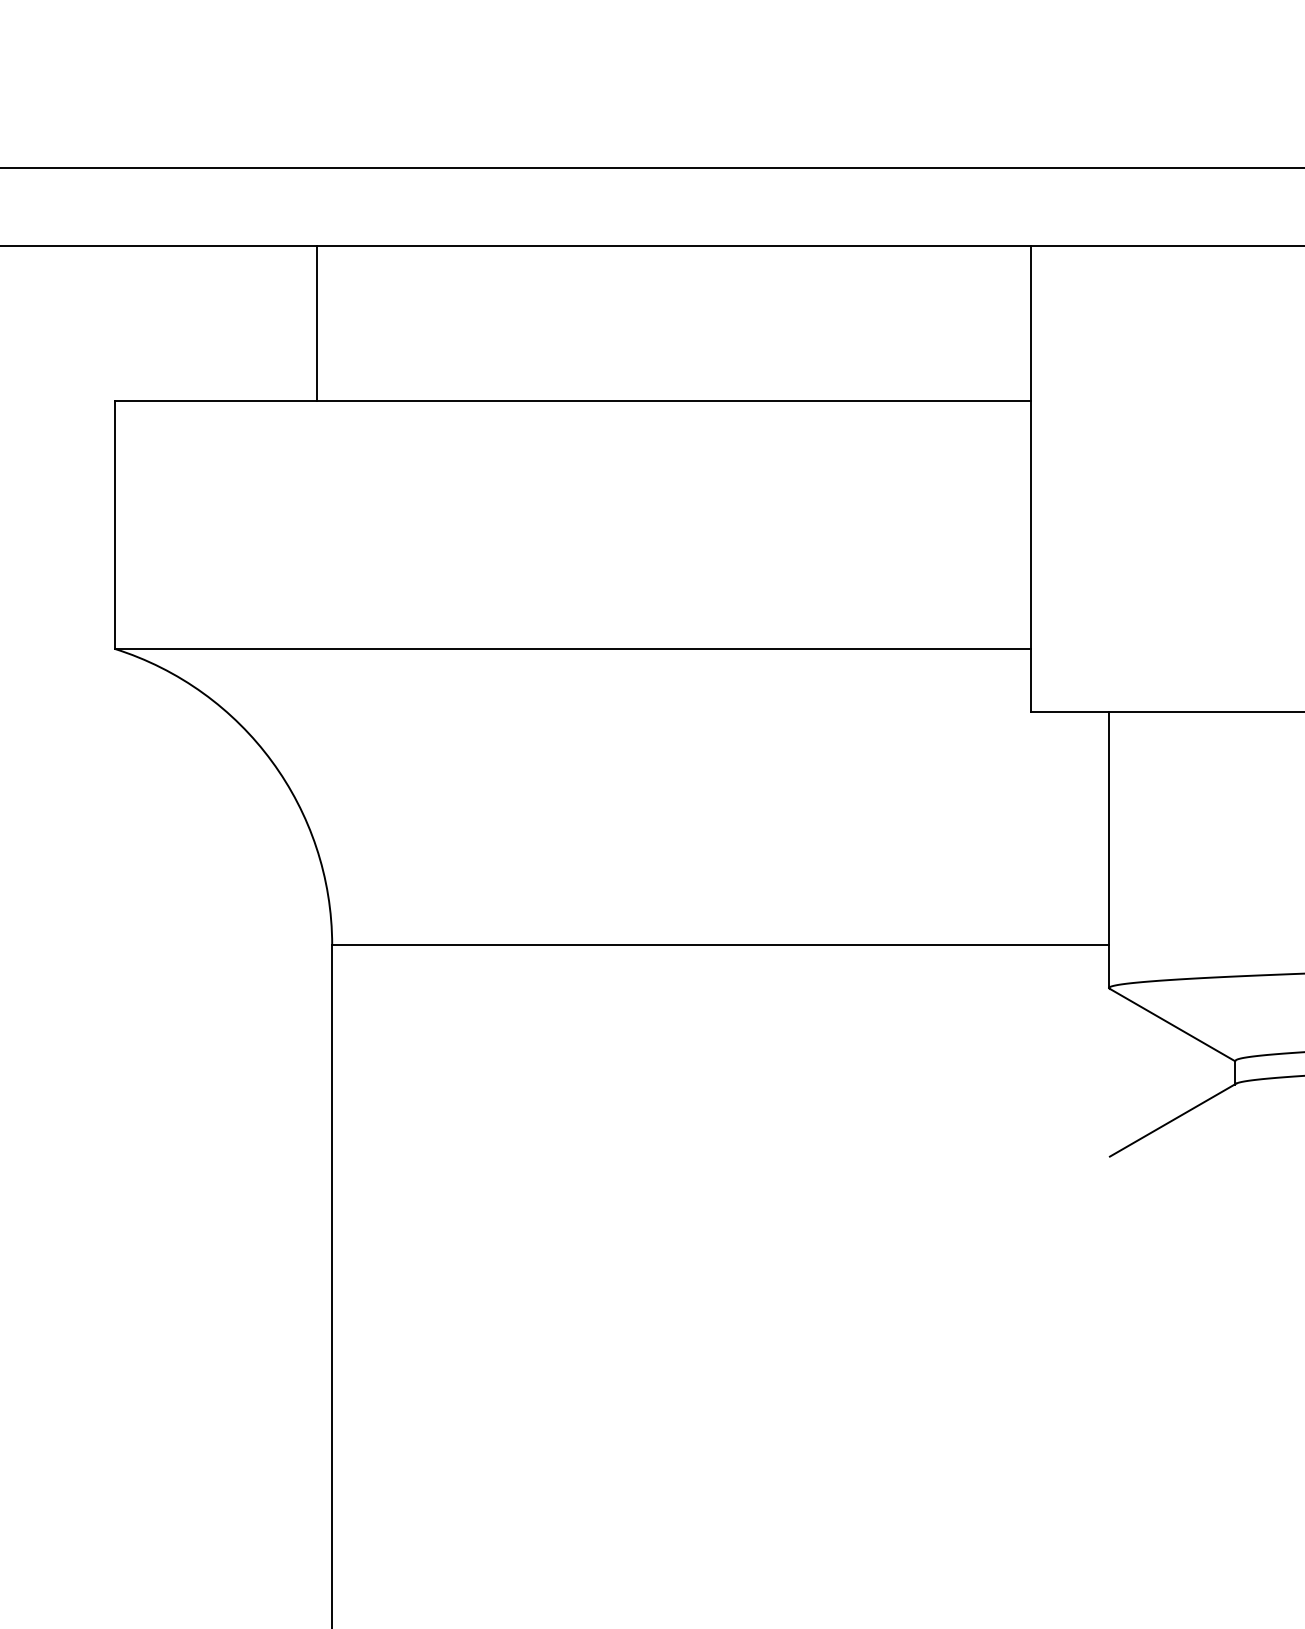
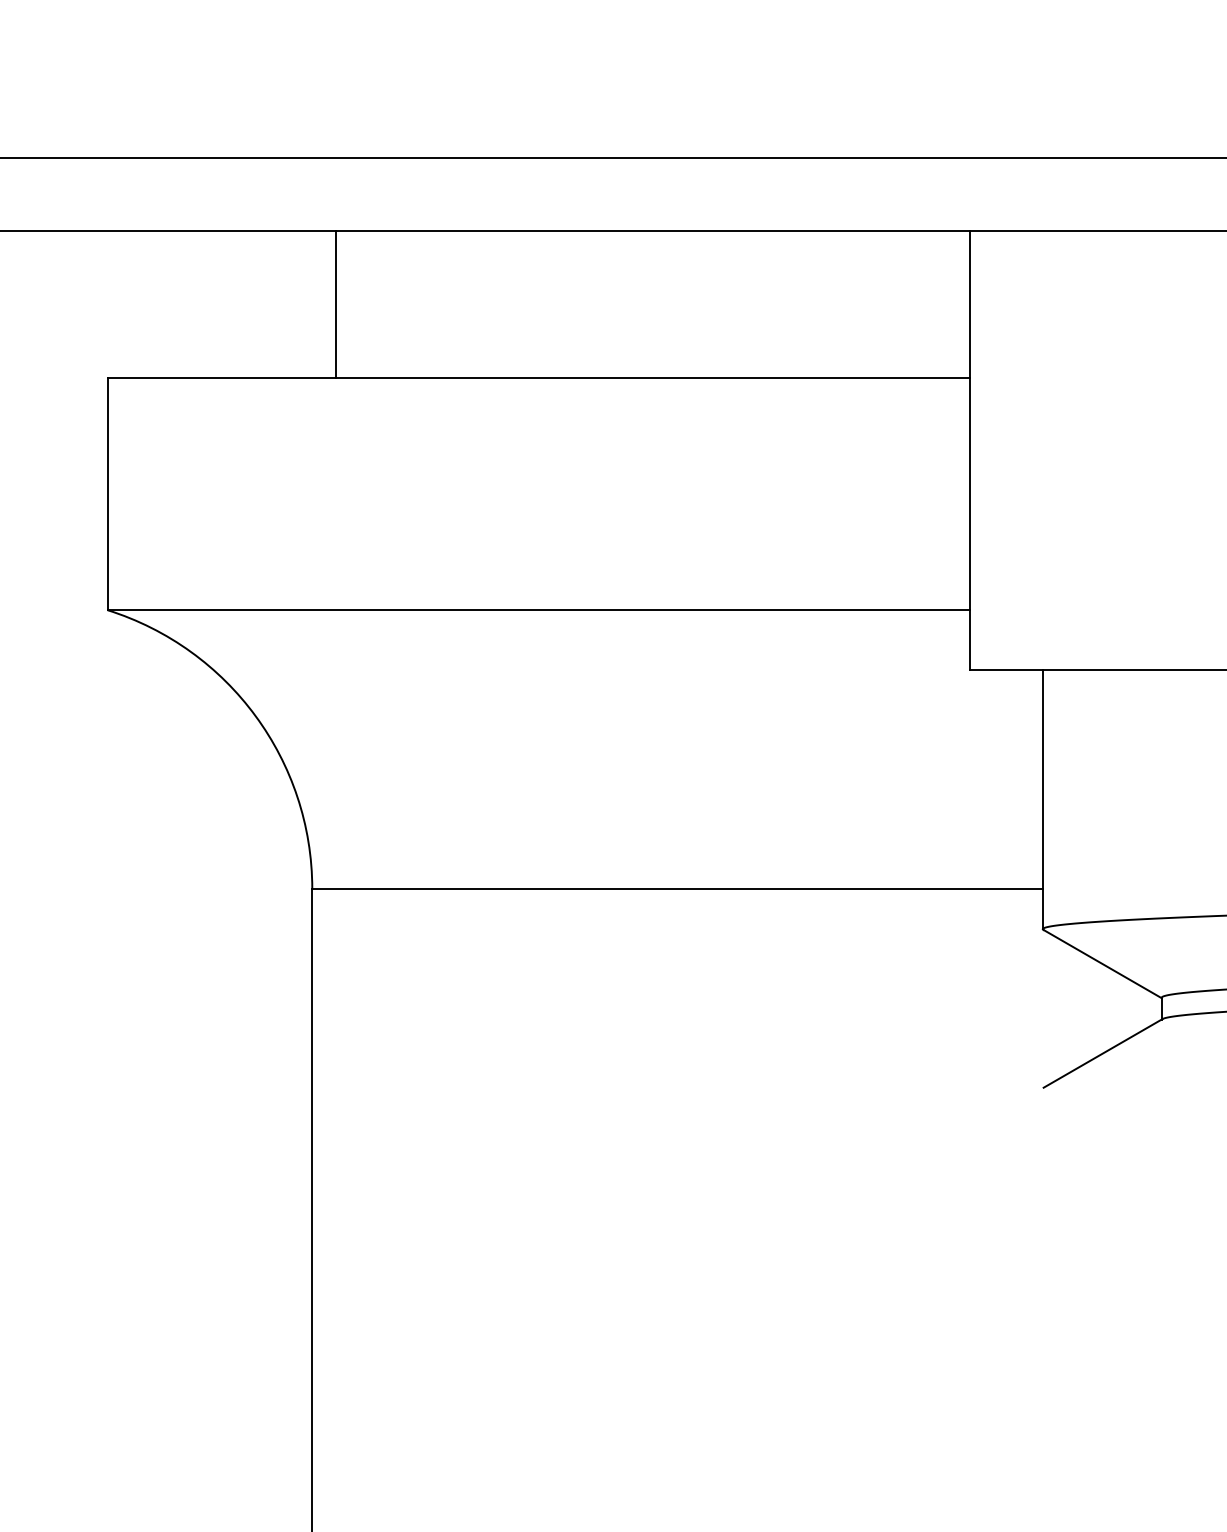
line: (316, 323) -> (336, 304), moved

